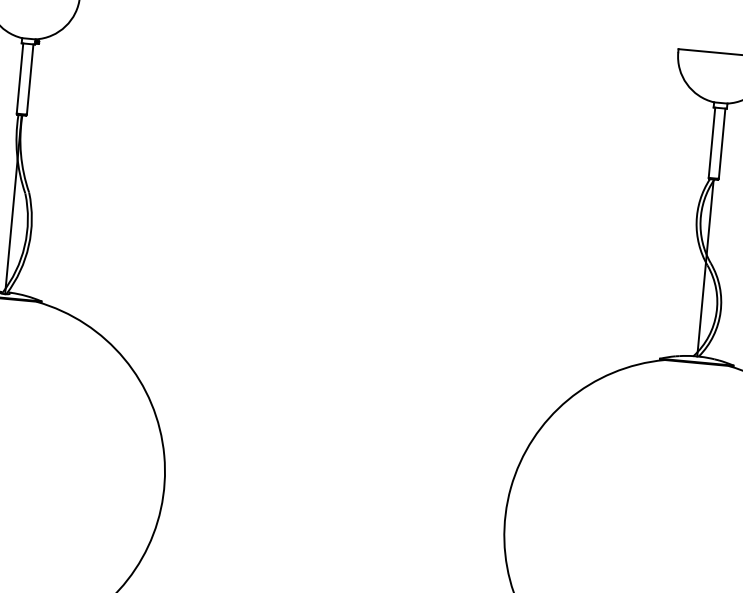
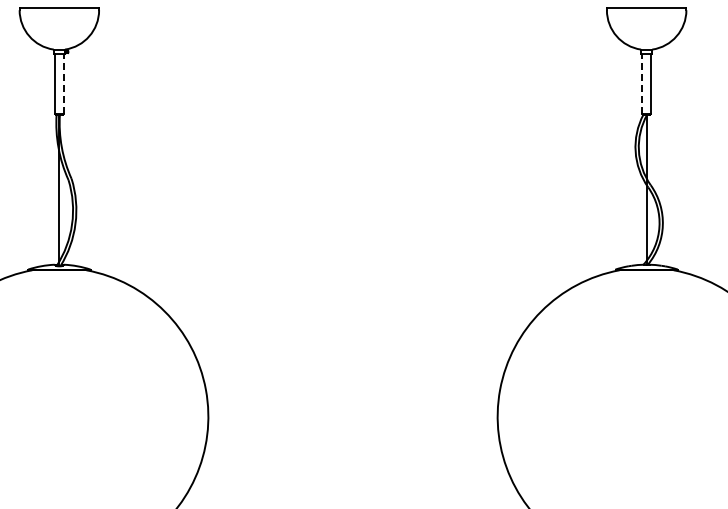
line: (29, 79) -> (63, 83), solid -> dashed
line: (712, 142) -> (642, 83), solid -> dashed

